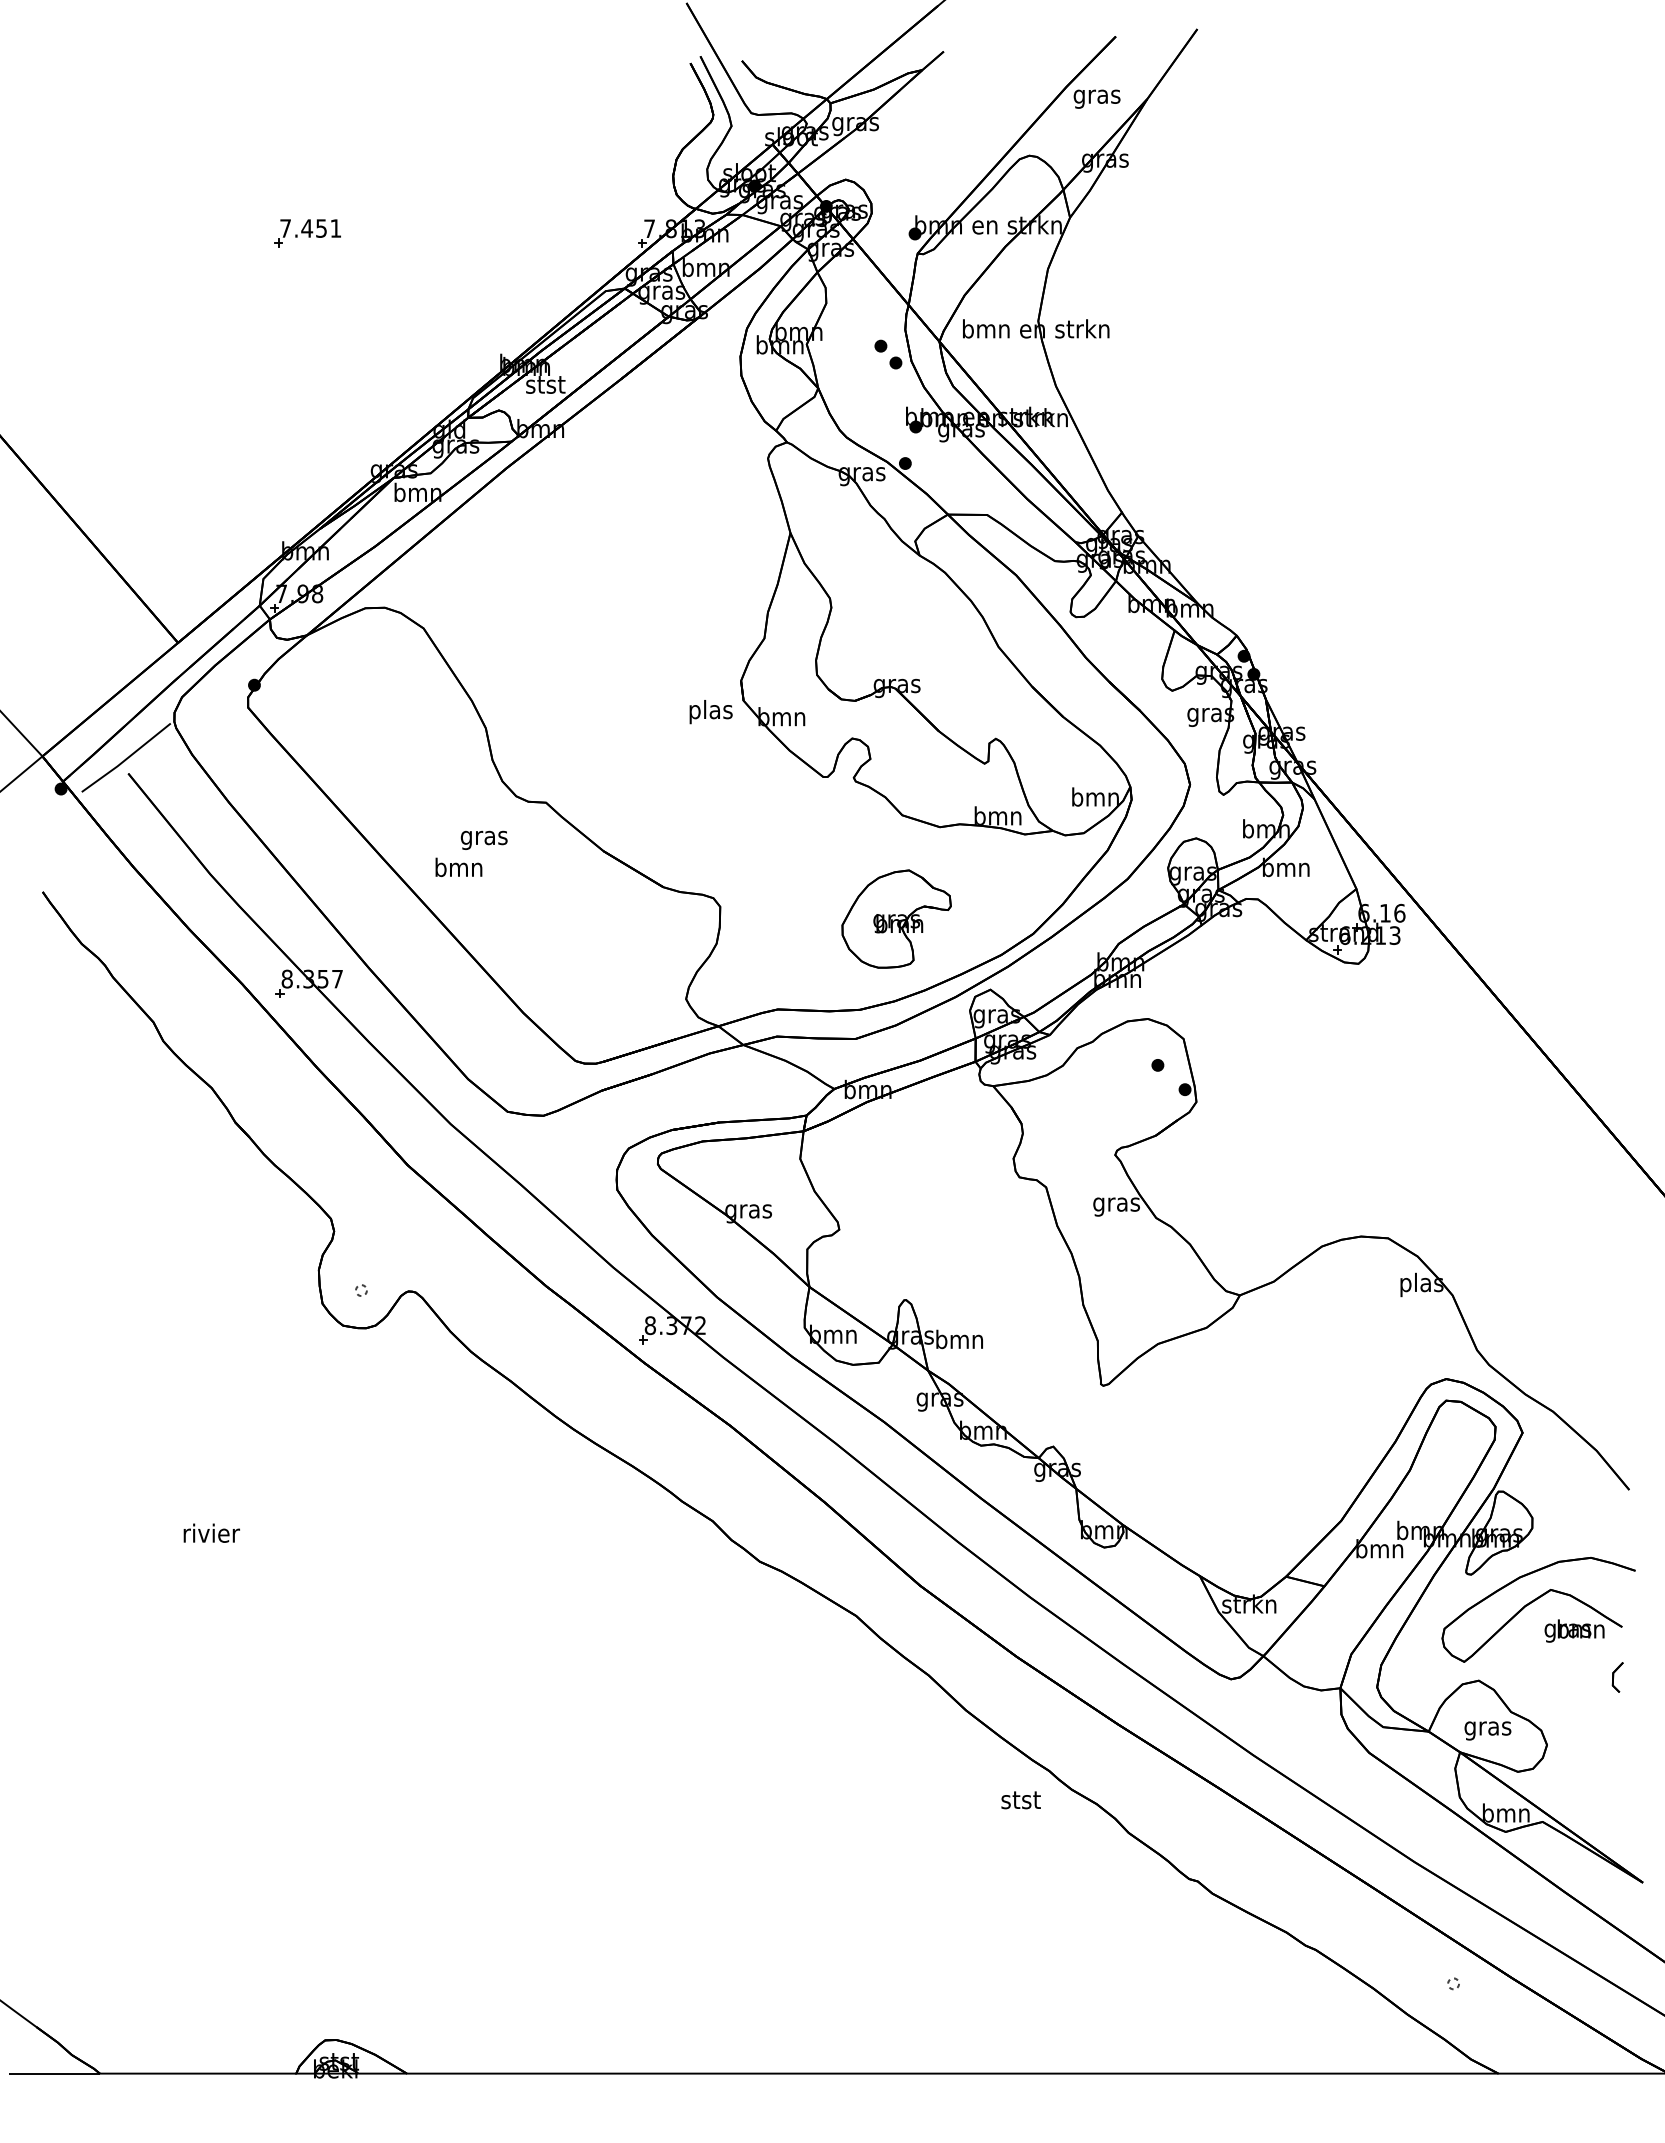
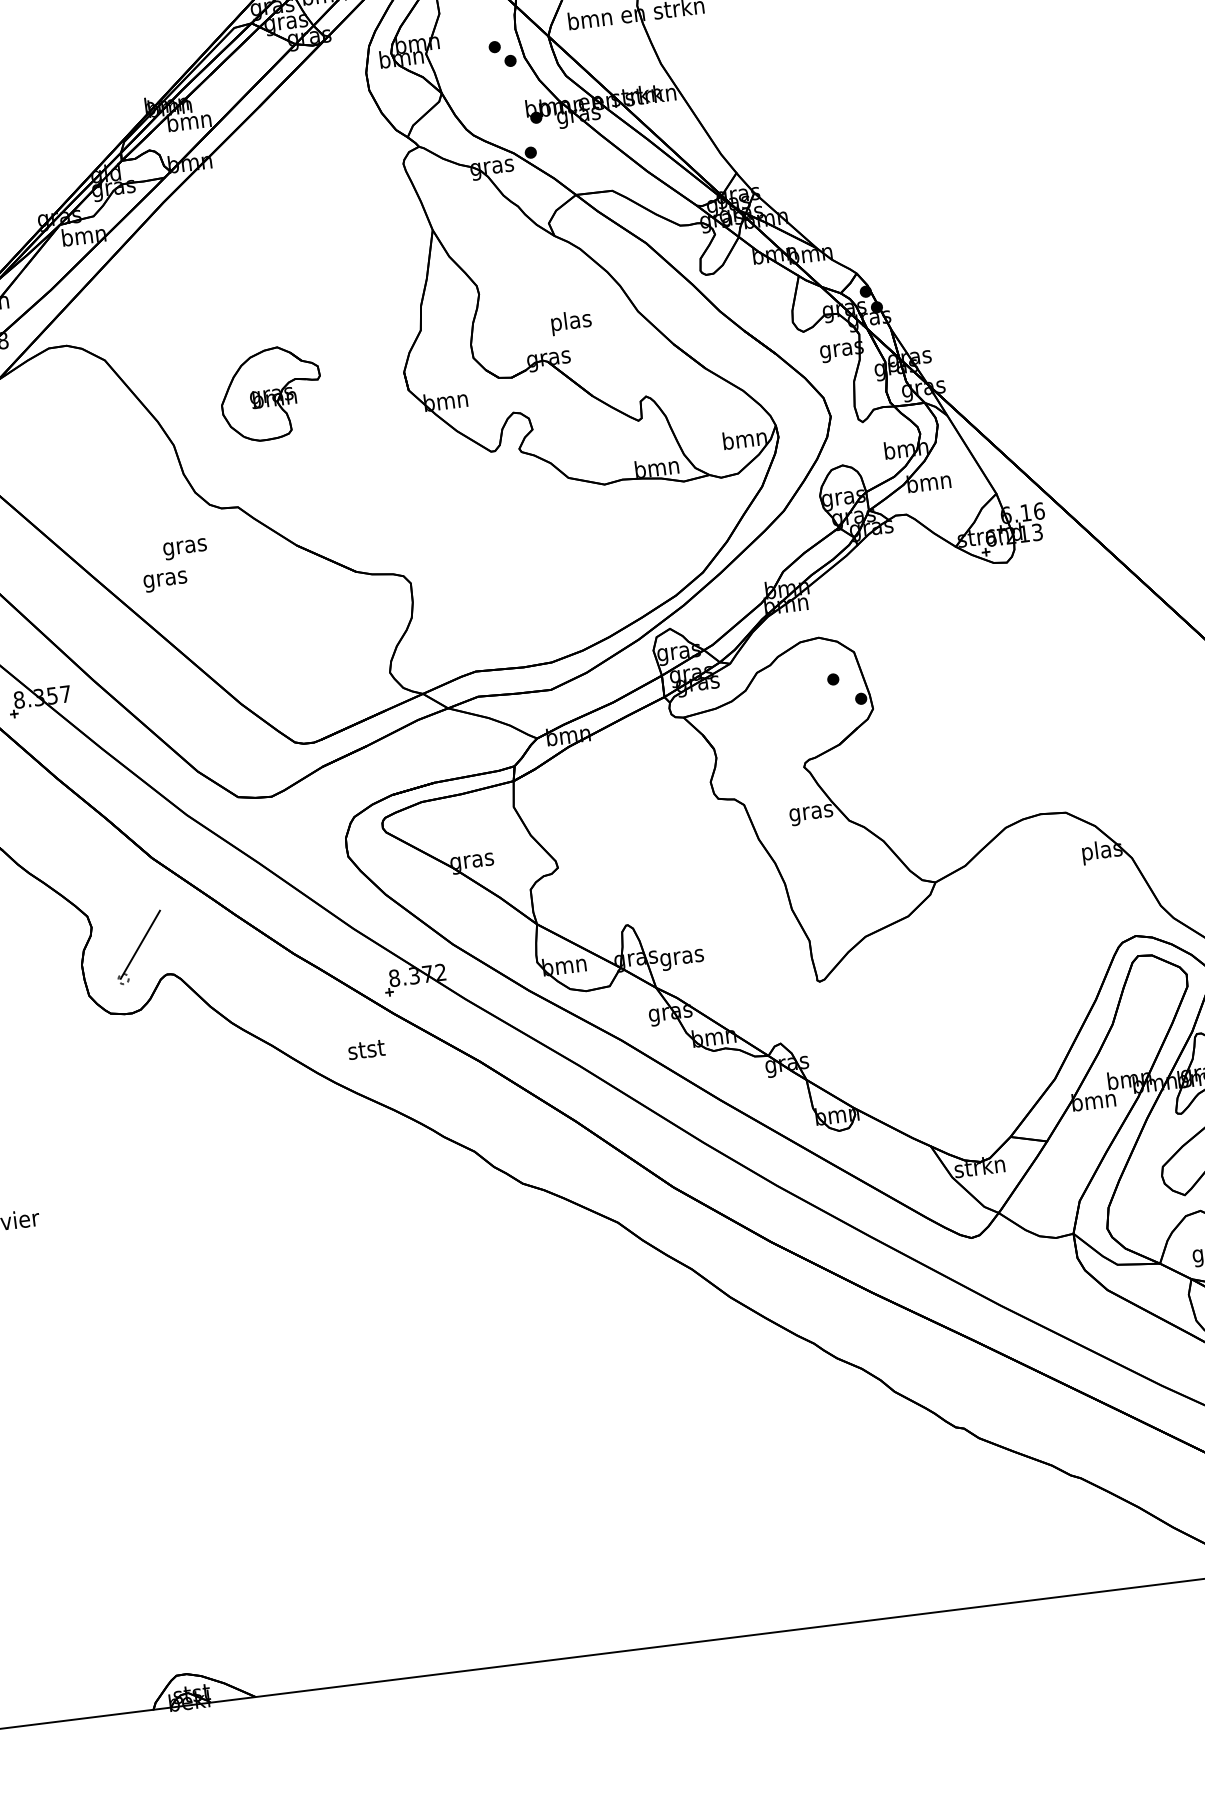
text: (545, 383) -> (189, 120), stst -> bmn
text: (710, 712) -> (570, 323), moved
text: (458, 869) -> (164, 579), bmn -> gras
part: (896, 918) -> (271, 393), moved
line: (383, 1255) -> (139, 944), added
text: (959, 1341) -> (681, 957), bmn -> gras
text: (1020, 1800) -> (366, 1050), moved

